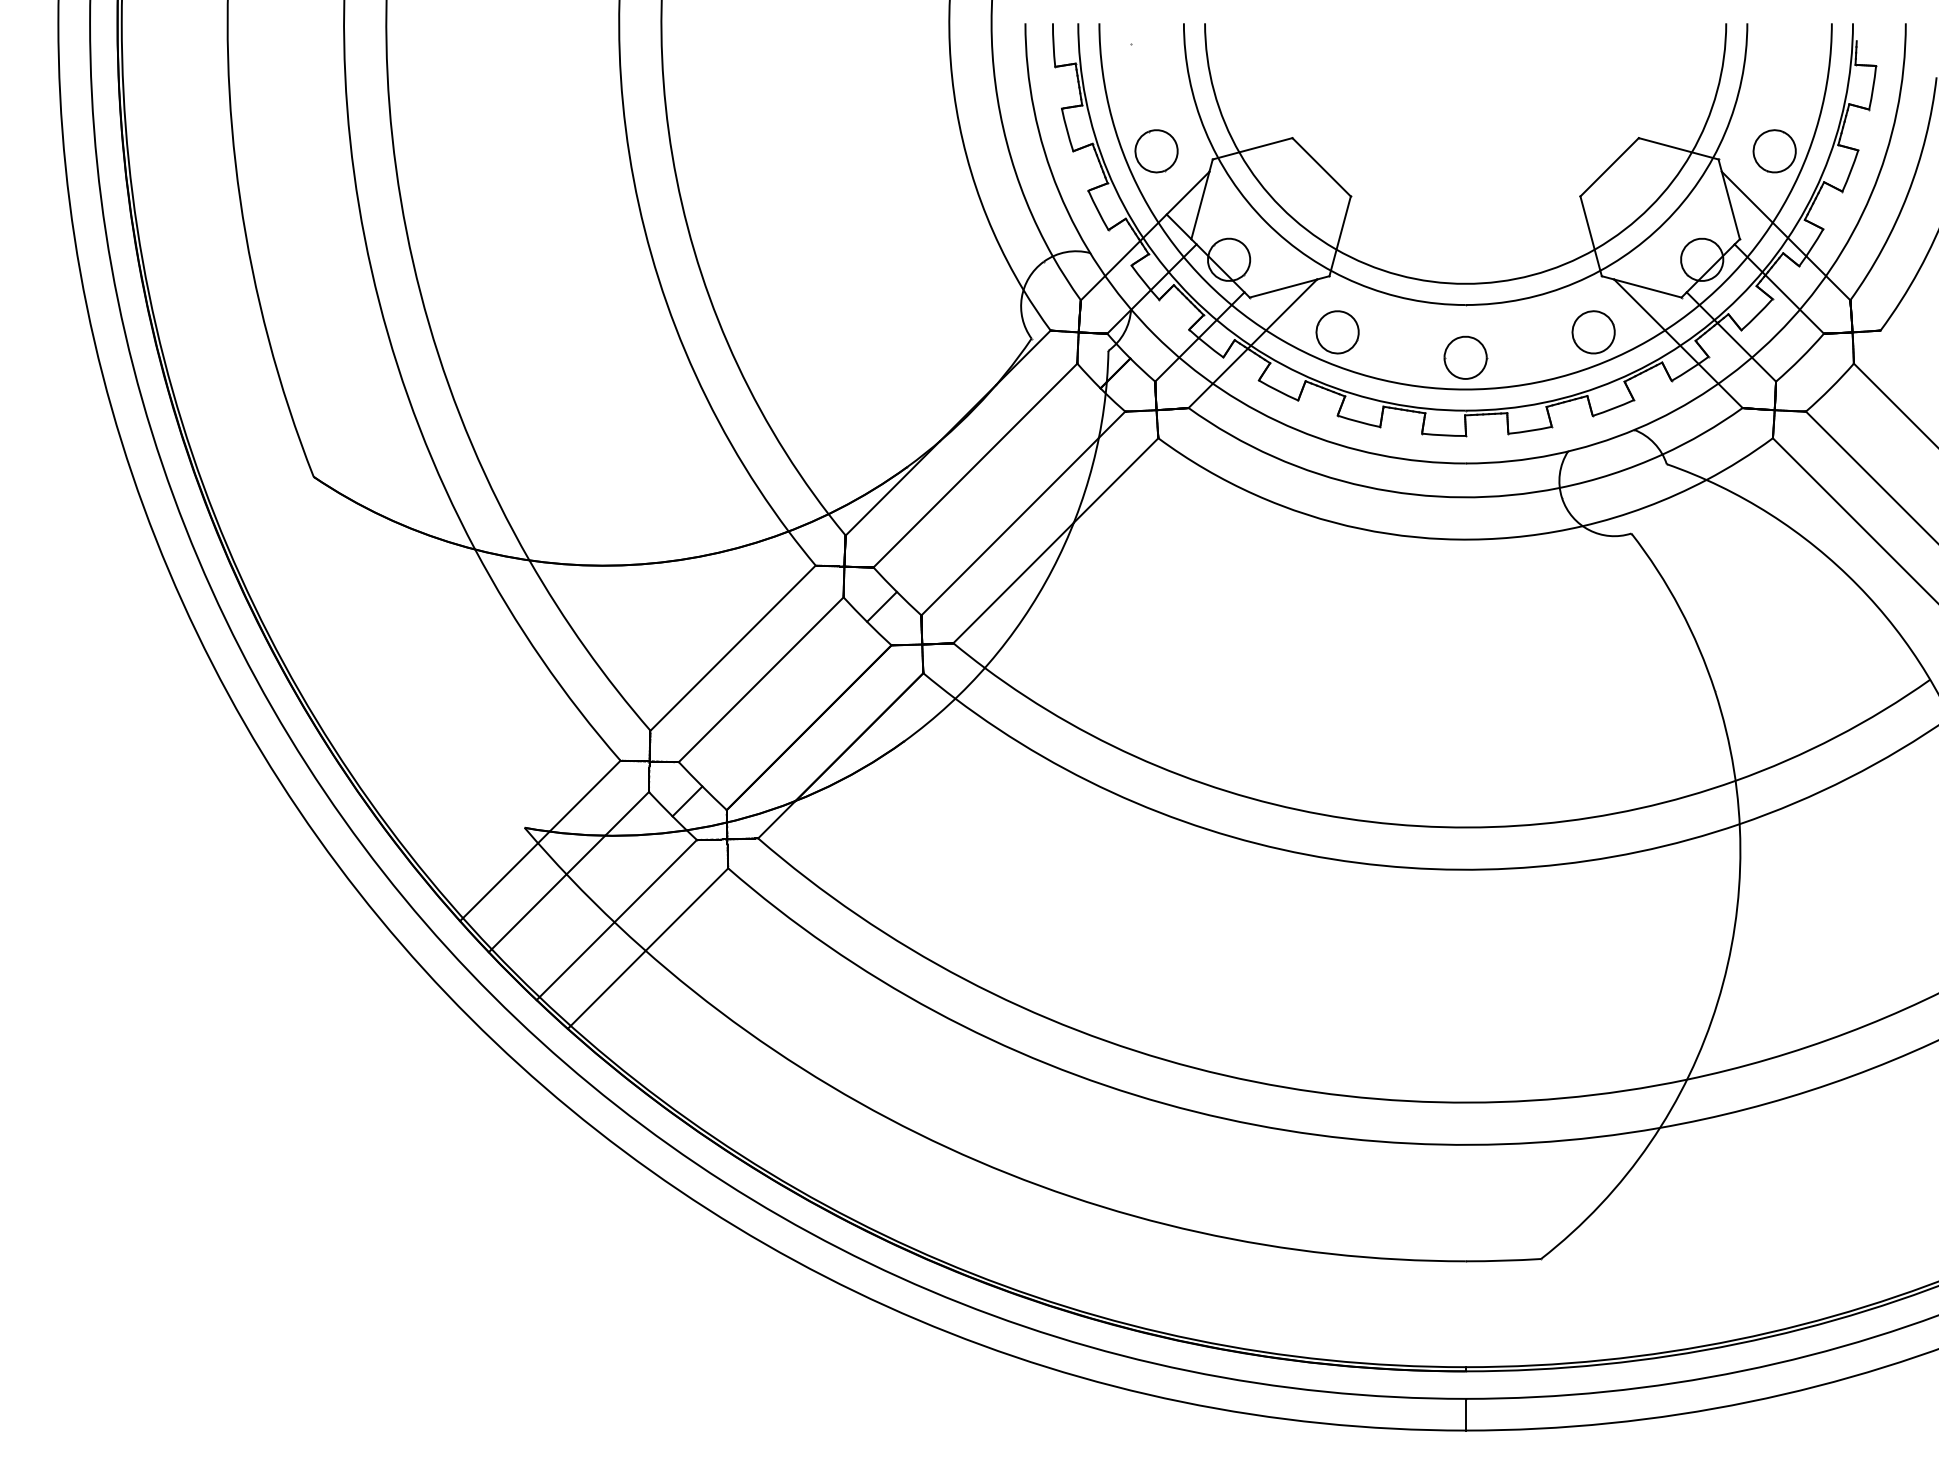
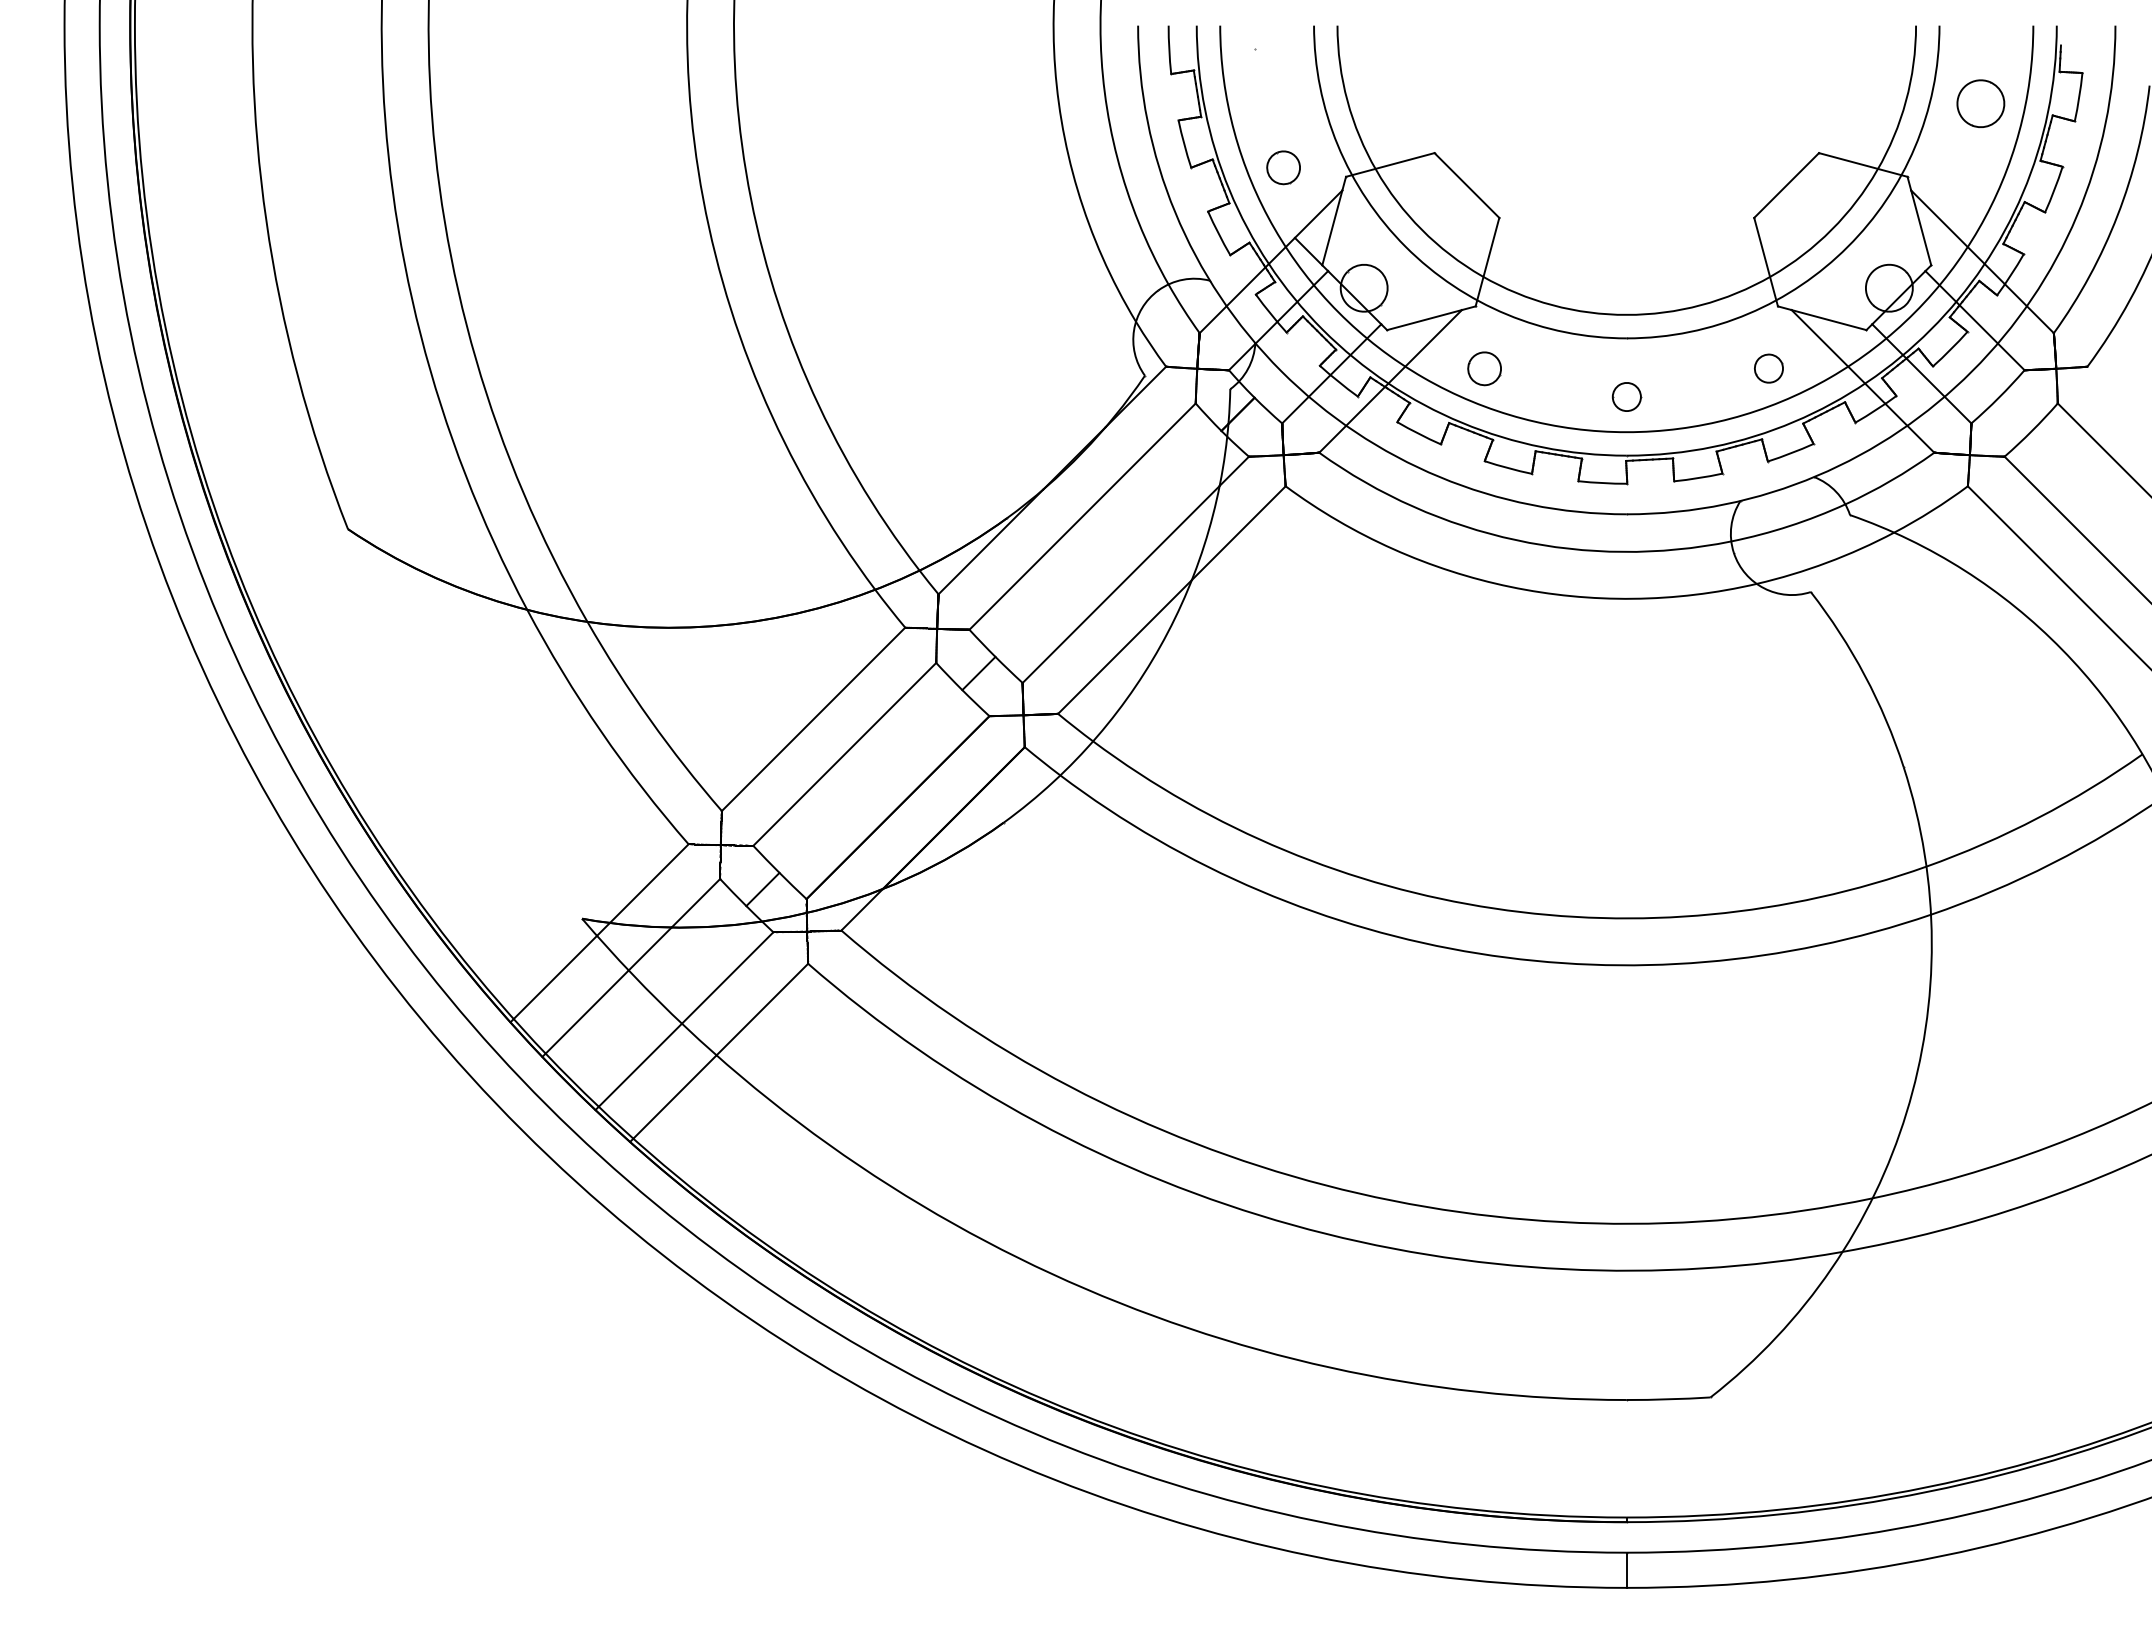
part: (1156, 151) -> (1283, 167), size x0.7
part: (1774, 151) -> (1980, 103), moved
part: (1337, 332) -> (1484, 368), size x0.7
part: (1593, 332) -> (1768, 368), size x0.6
part: (1465, 357) -> (1626, 396), size x0.6

